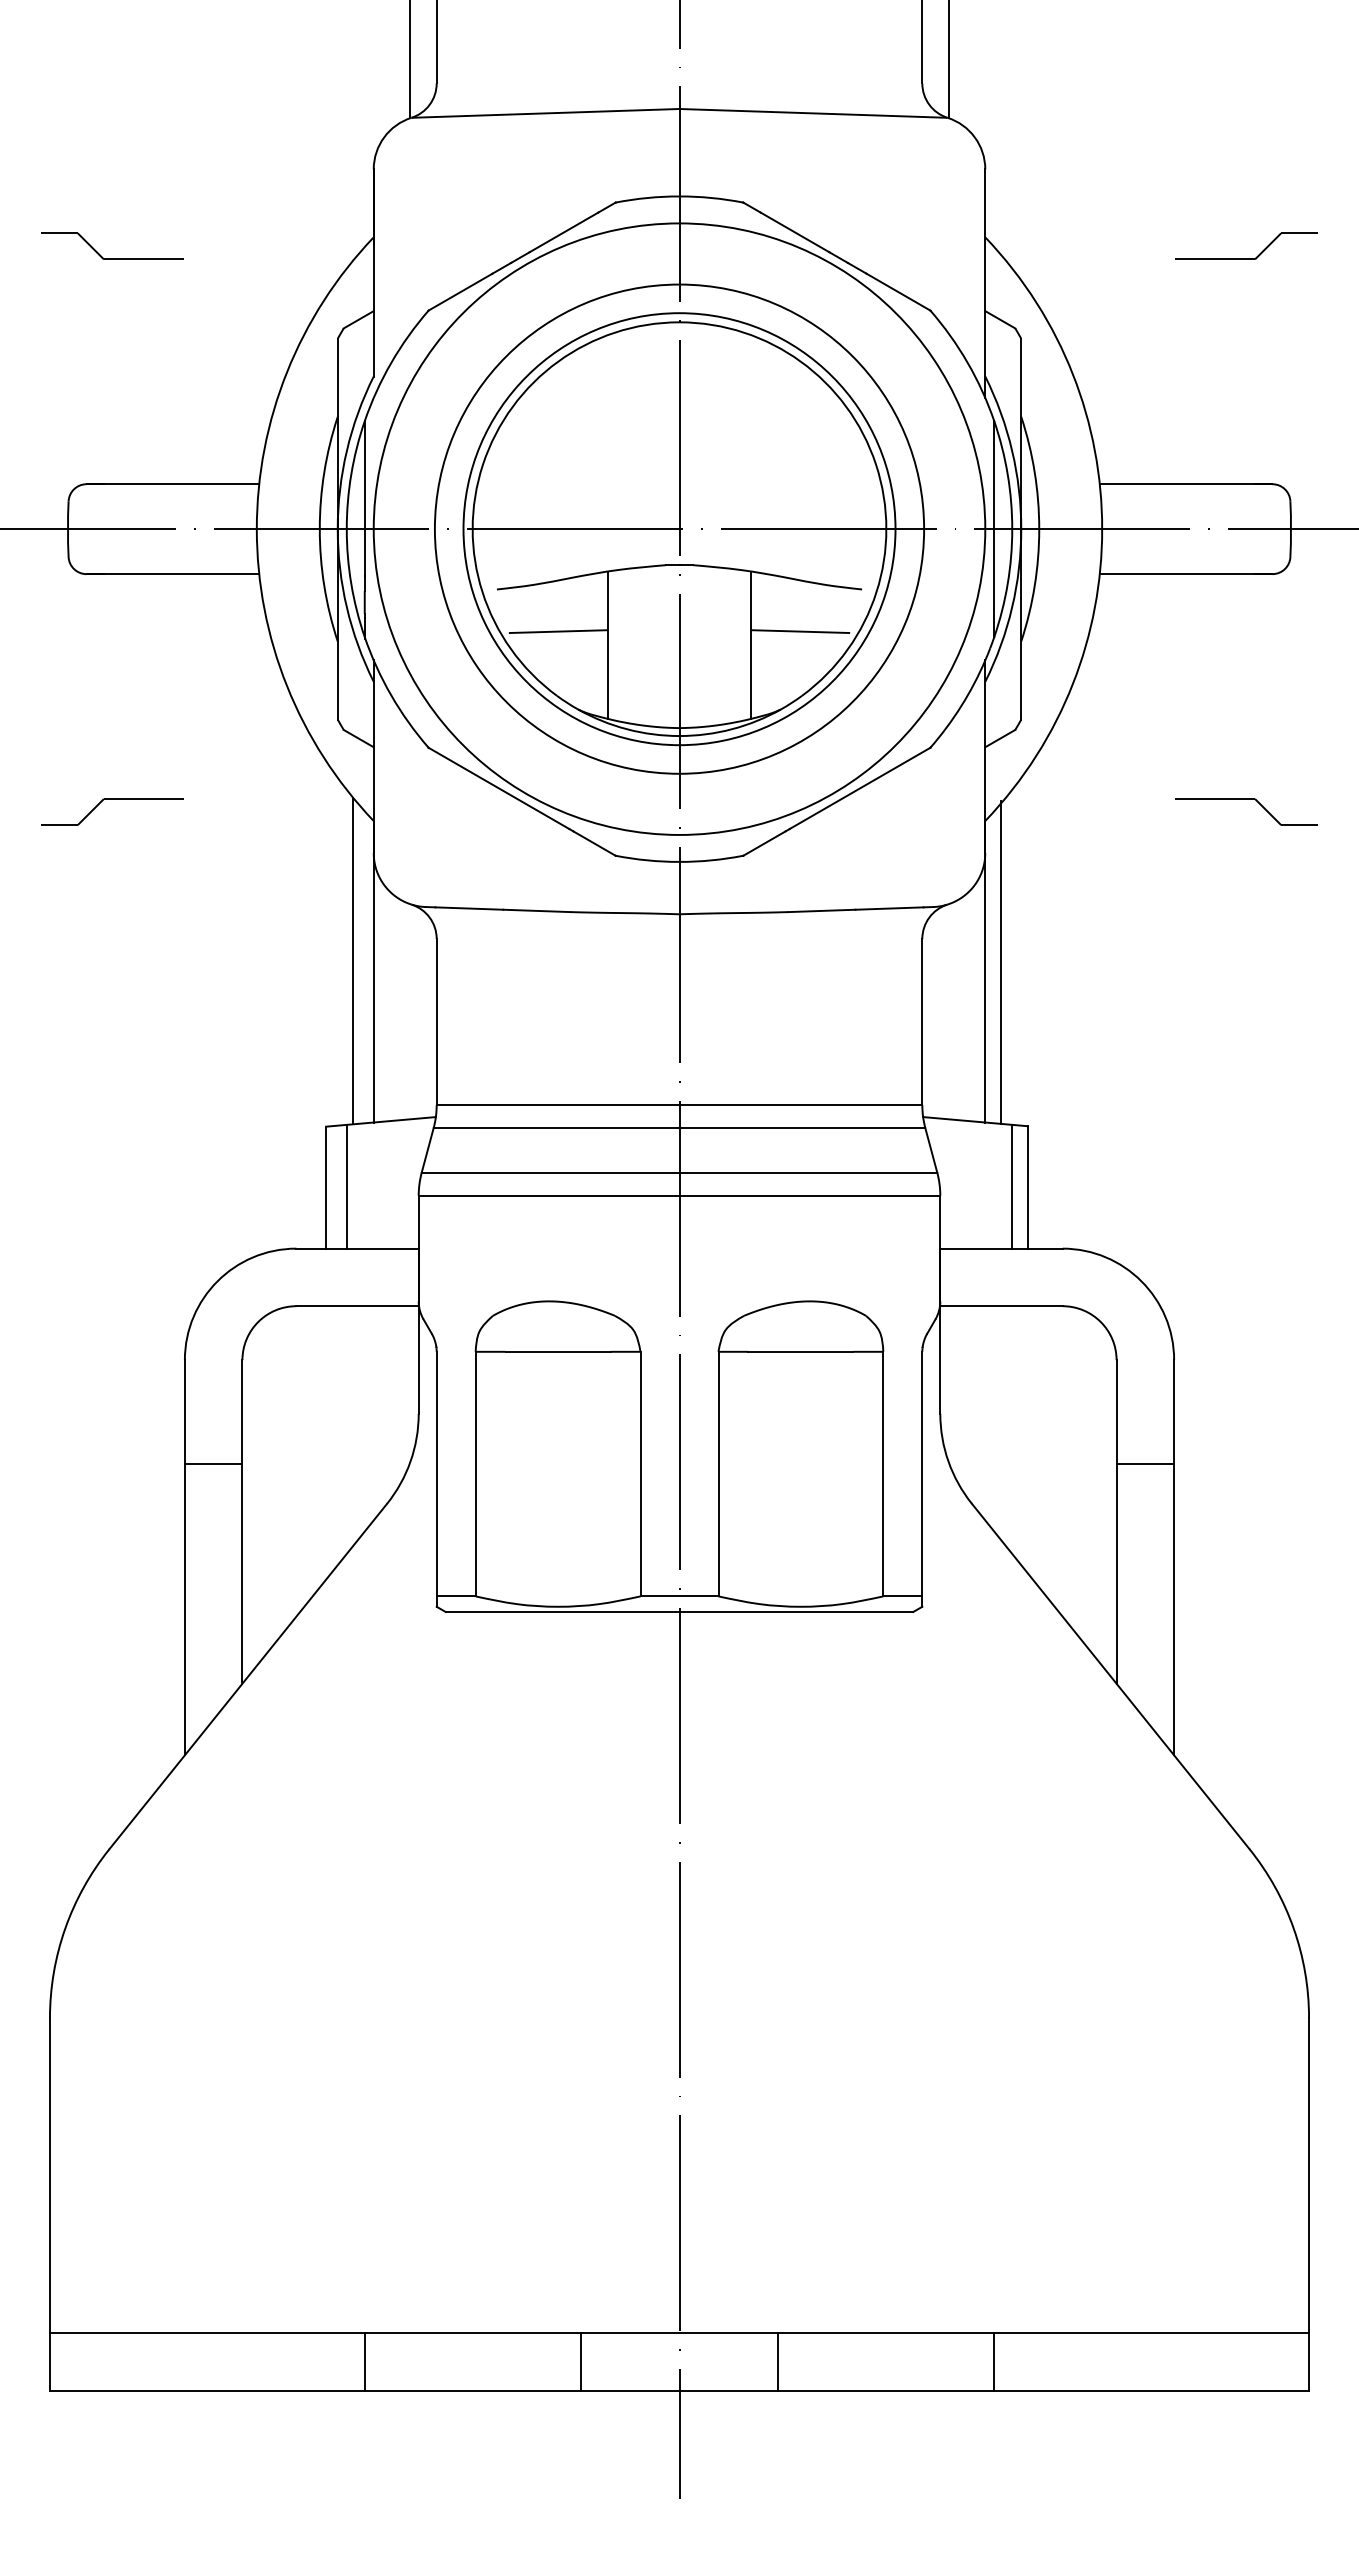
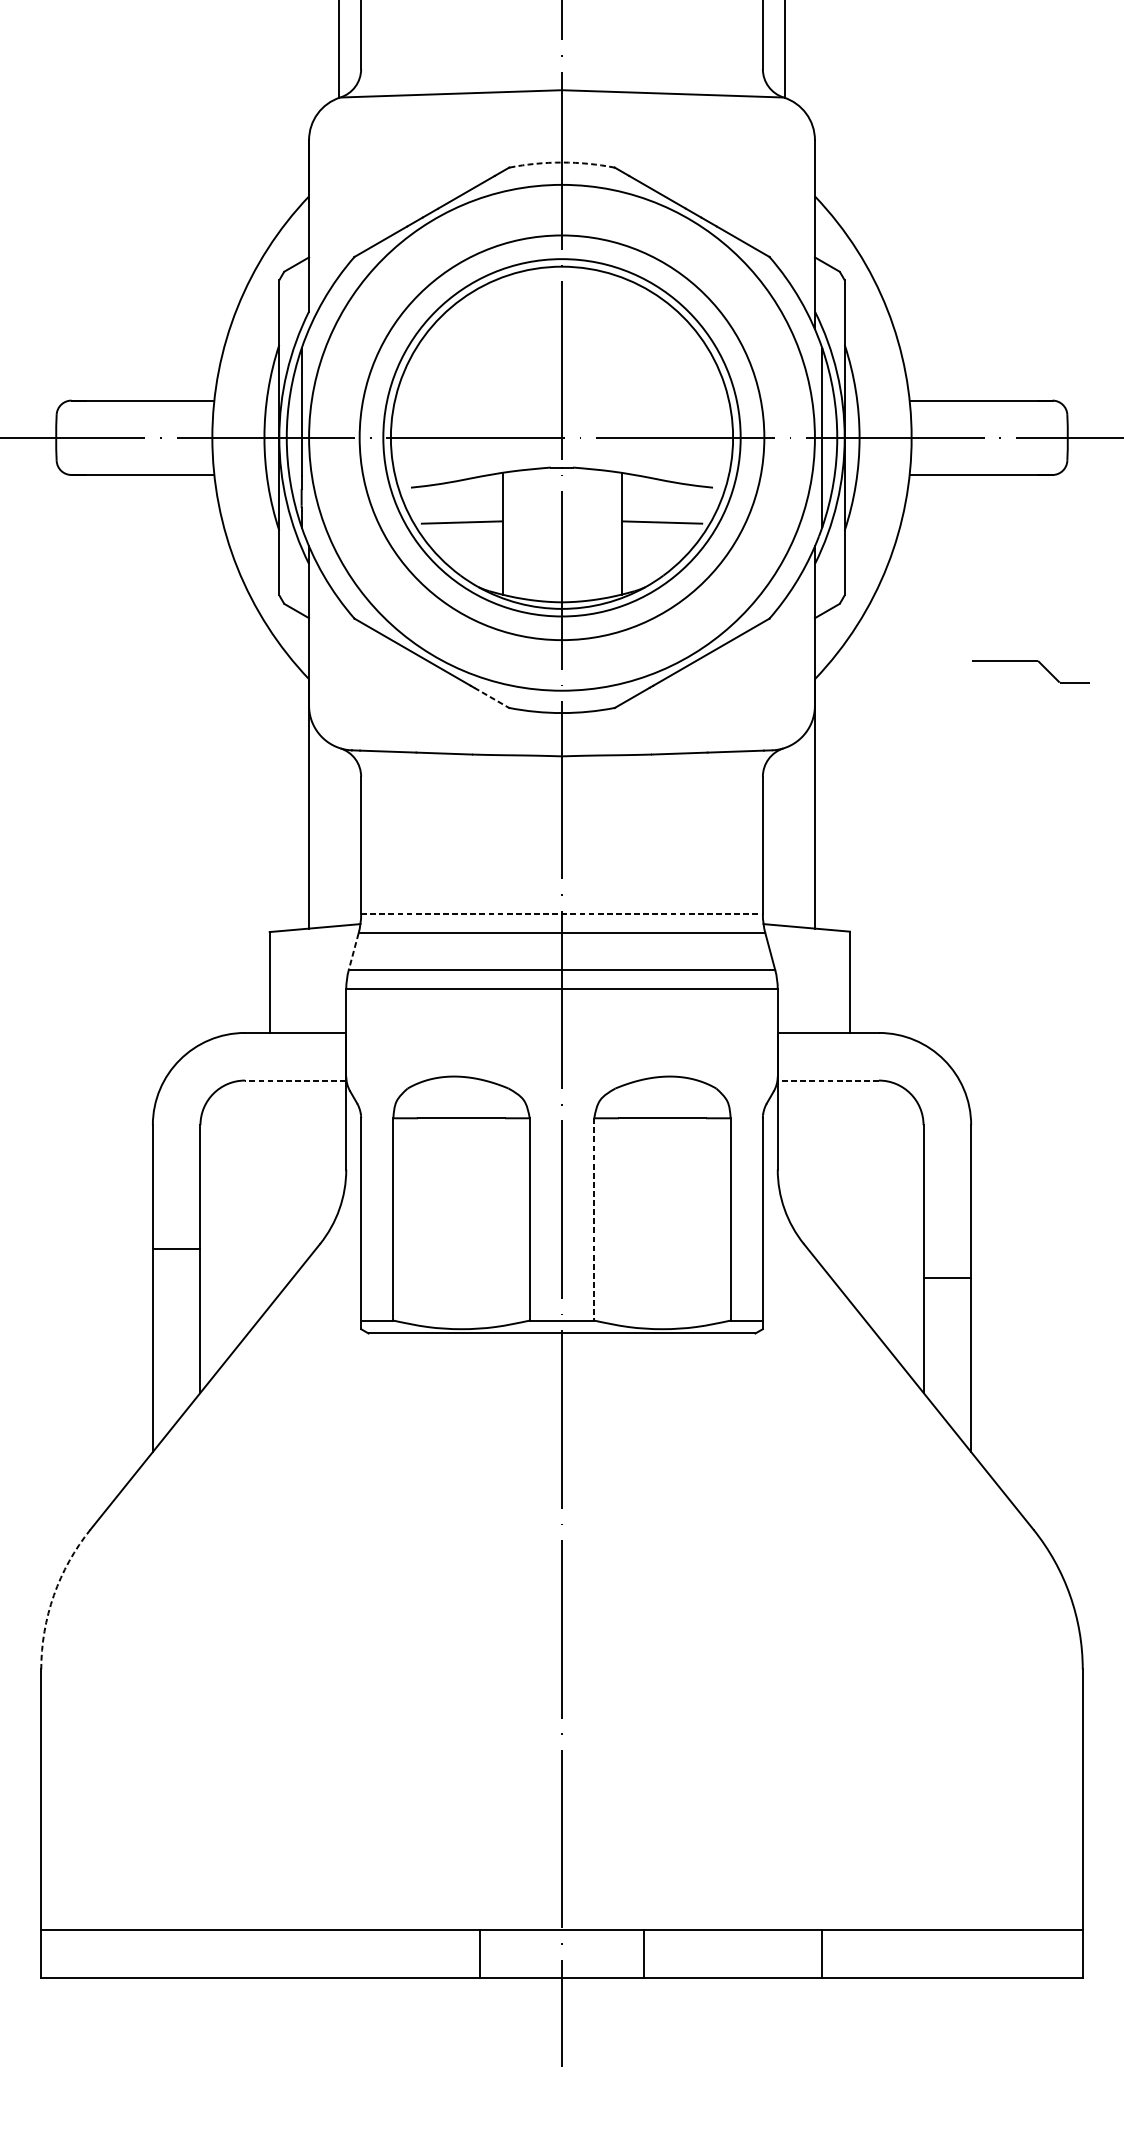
arc: (679, 196) -> (562, 162), solid -> dashed
part: (112, 258) -> (92, 213), removed
part: (1246, 258) -> (1031, 213), removed
part: (112, 799) -> (92, 661), removed
line: (594, 843) -> (491, 697), solid -> dashed
line: (353, 960) -> (292, 794), removed
line: (1000, 961) -> (827, 795), removed
line: (679, 1105) -> (562, 914), solid -> dashed
line: (427, 1150) -> (353, 951), solid -> dashed
line: (346, 1186) -> (286, 981), removed
line: (1012, 1186) -> (837, 981), removed
line: (357, 1306) -> (295, 1080), solid -> dashed
line: (1000, 1306) -> (827, 1080), solid -> dashed
line: (213, 1464) -> (176, 1248), moved
line: (1145, 1464) -> (947, 1278), moved
line: (718, 1474) -> (594, 1219), solid -> dashed
arc: (65, 1928) -> (54, 1595), solid -> dashed
line: (364, 2361) -> (301, 1953), removed

